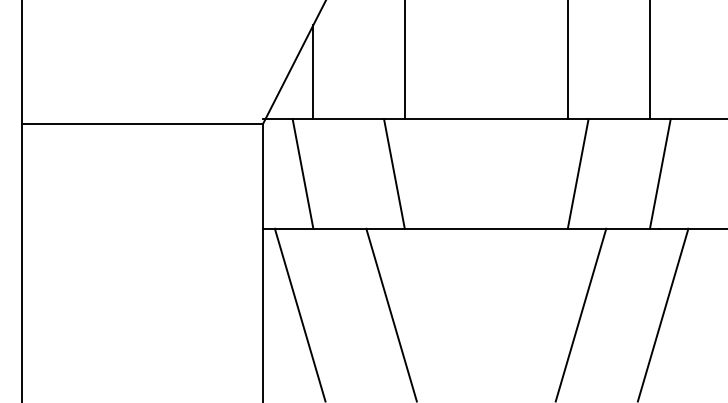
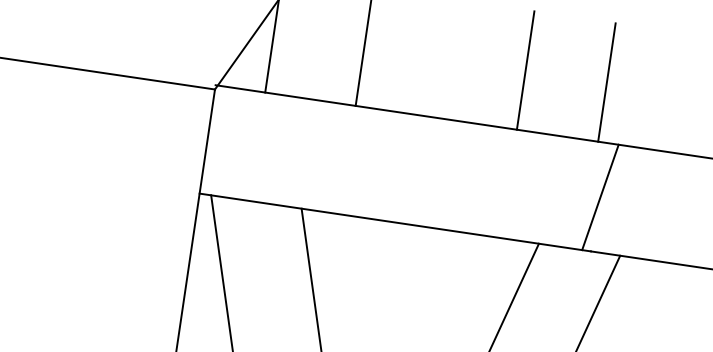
line: (302, 173) -> (246, 144), removed
line: (394, 173) -> (337, 158), removed
line: (577, 173) -> (518, 184), removed

